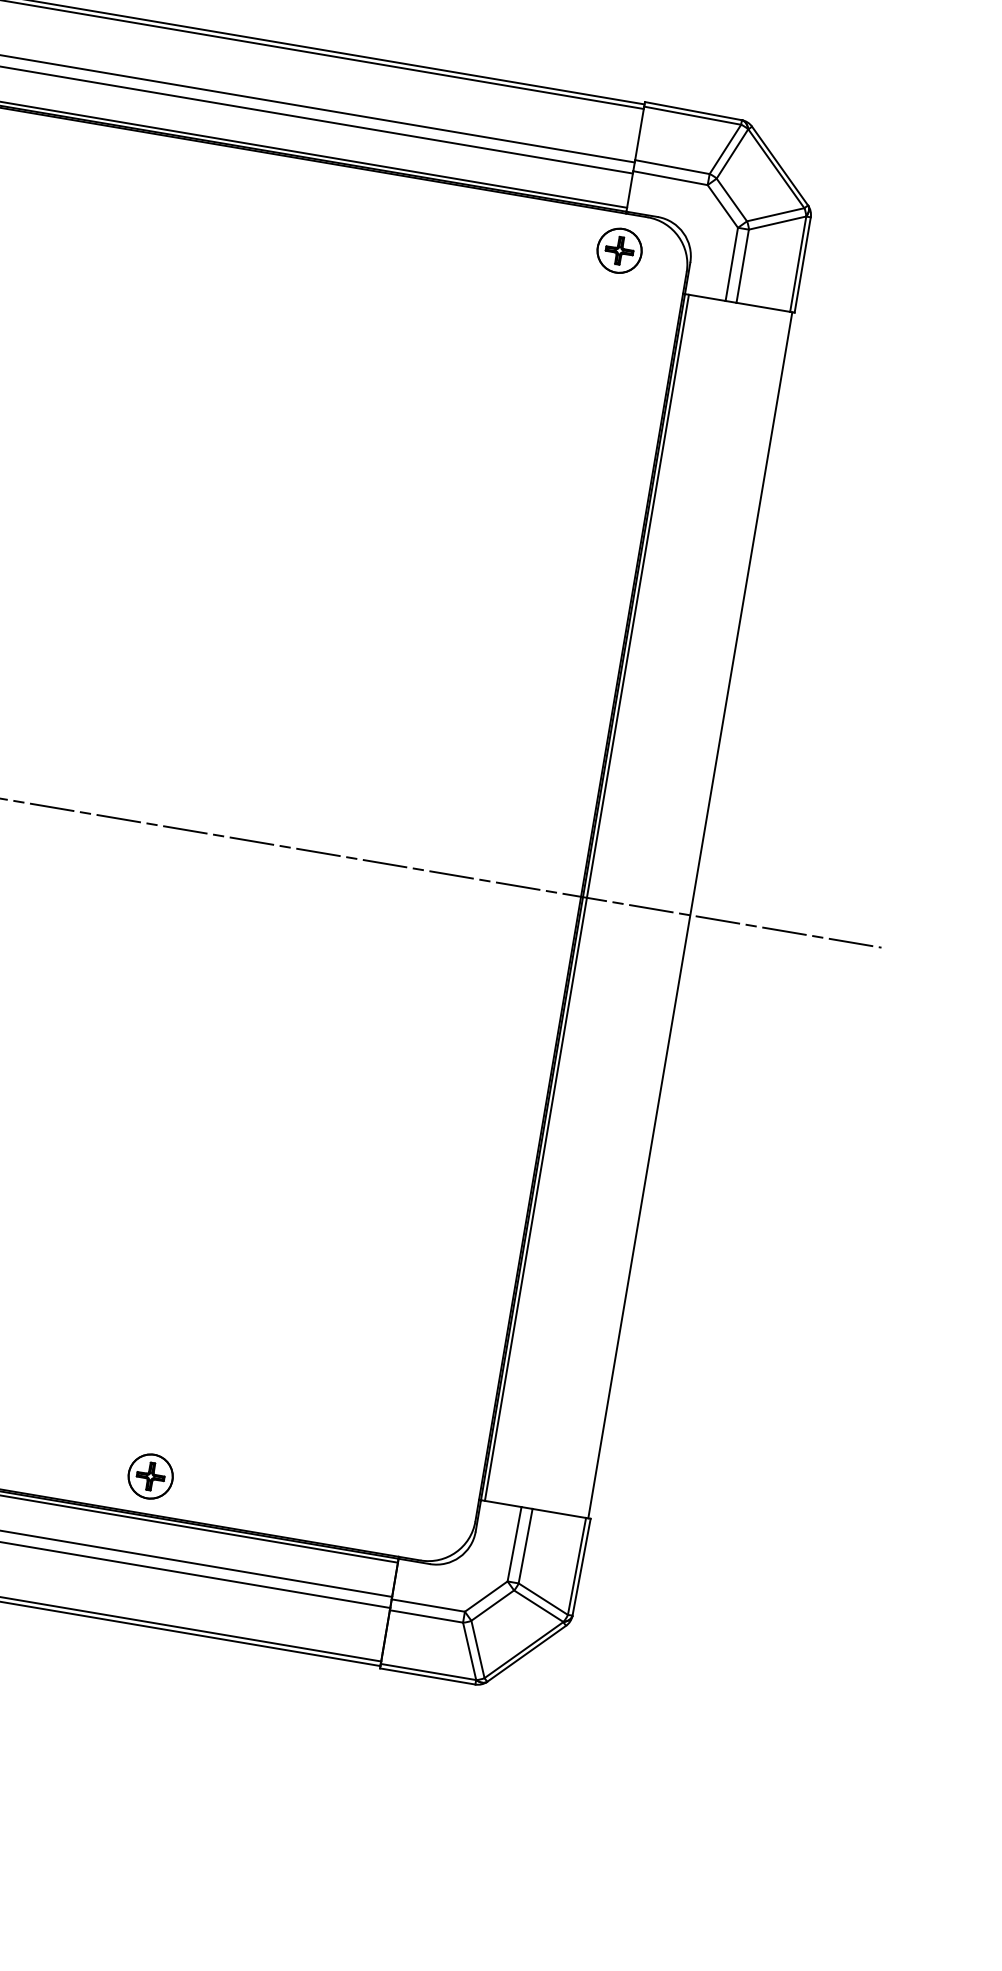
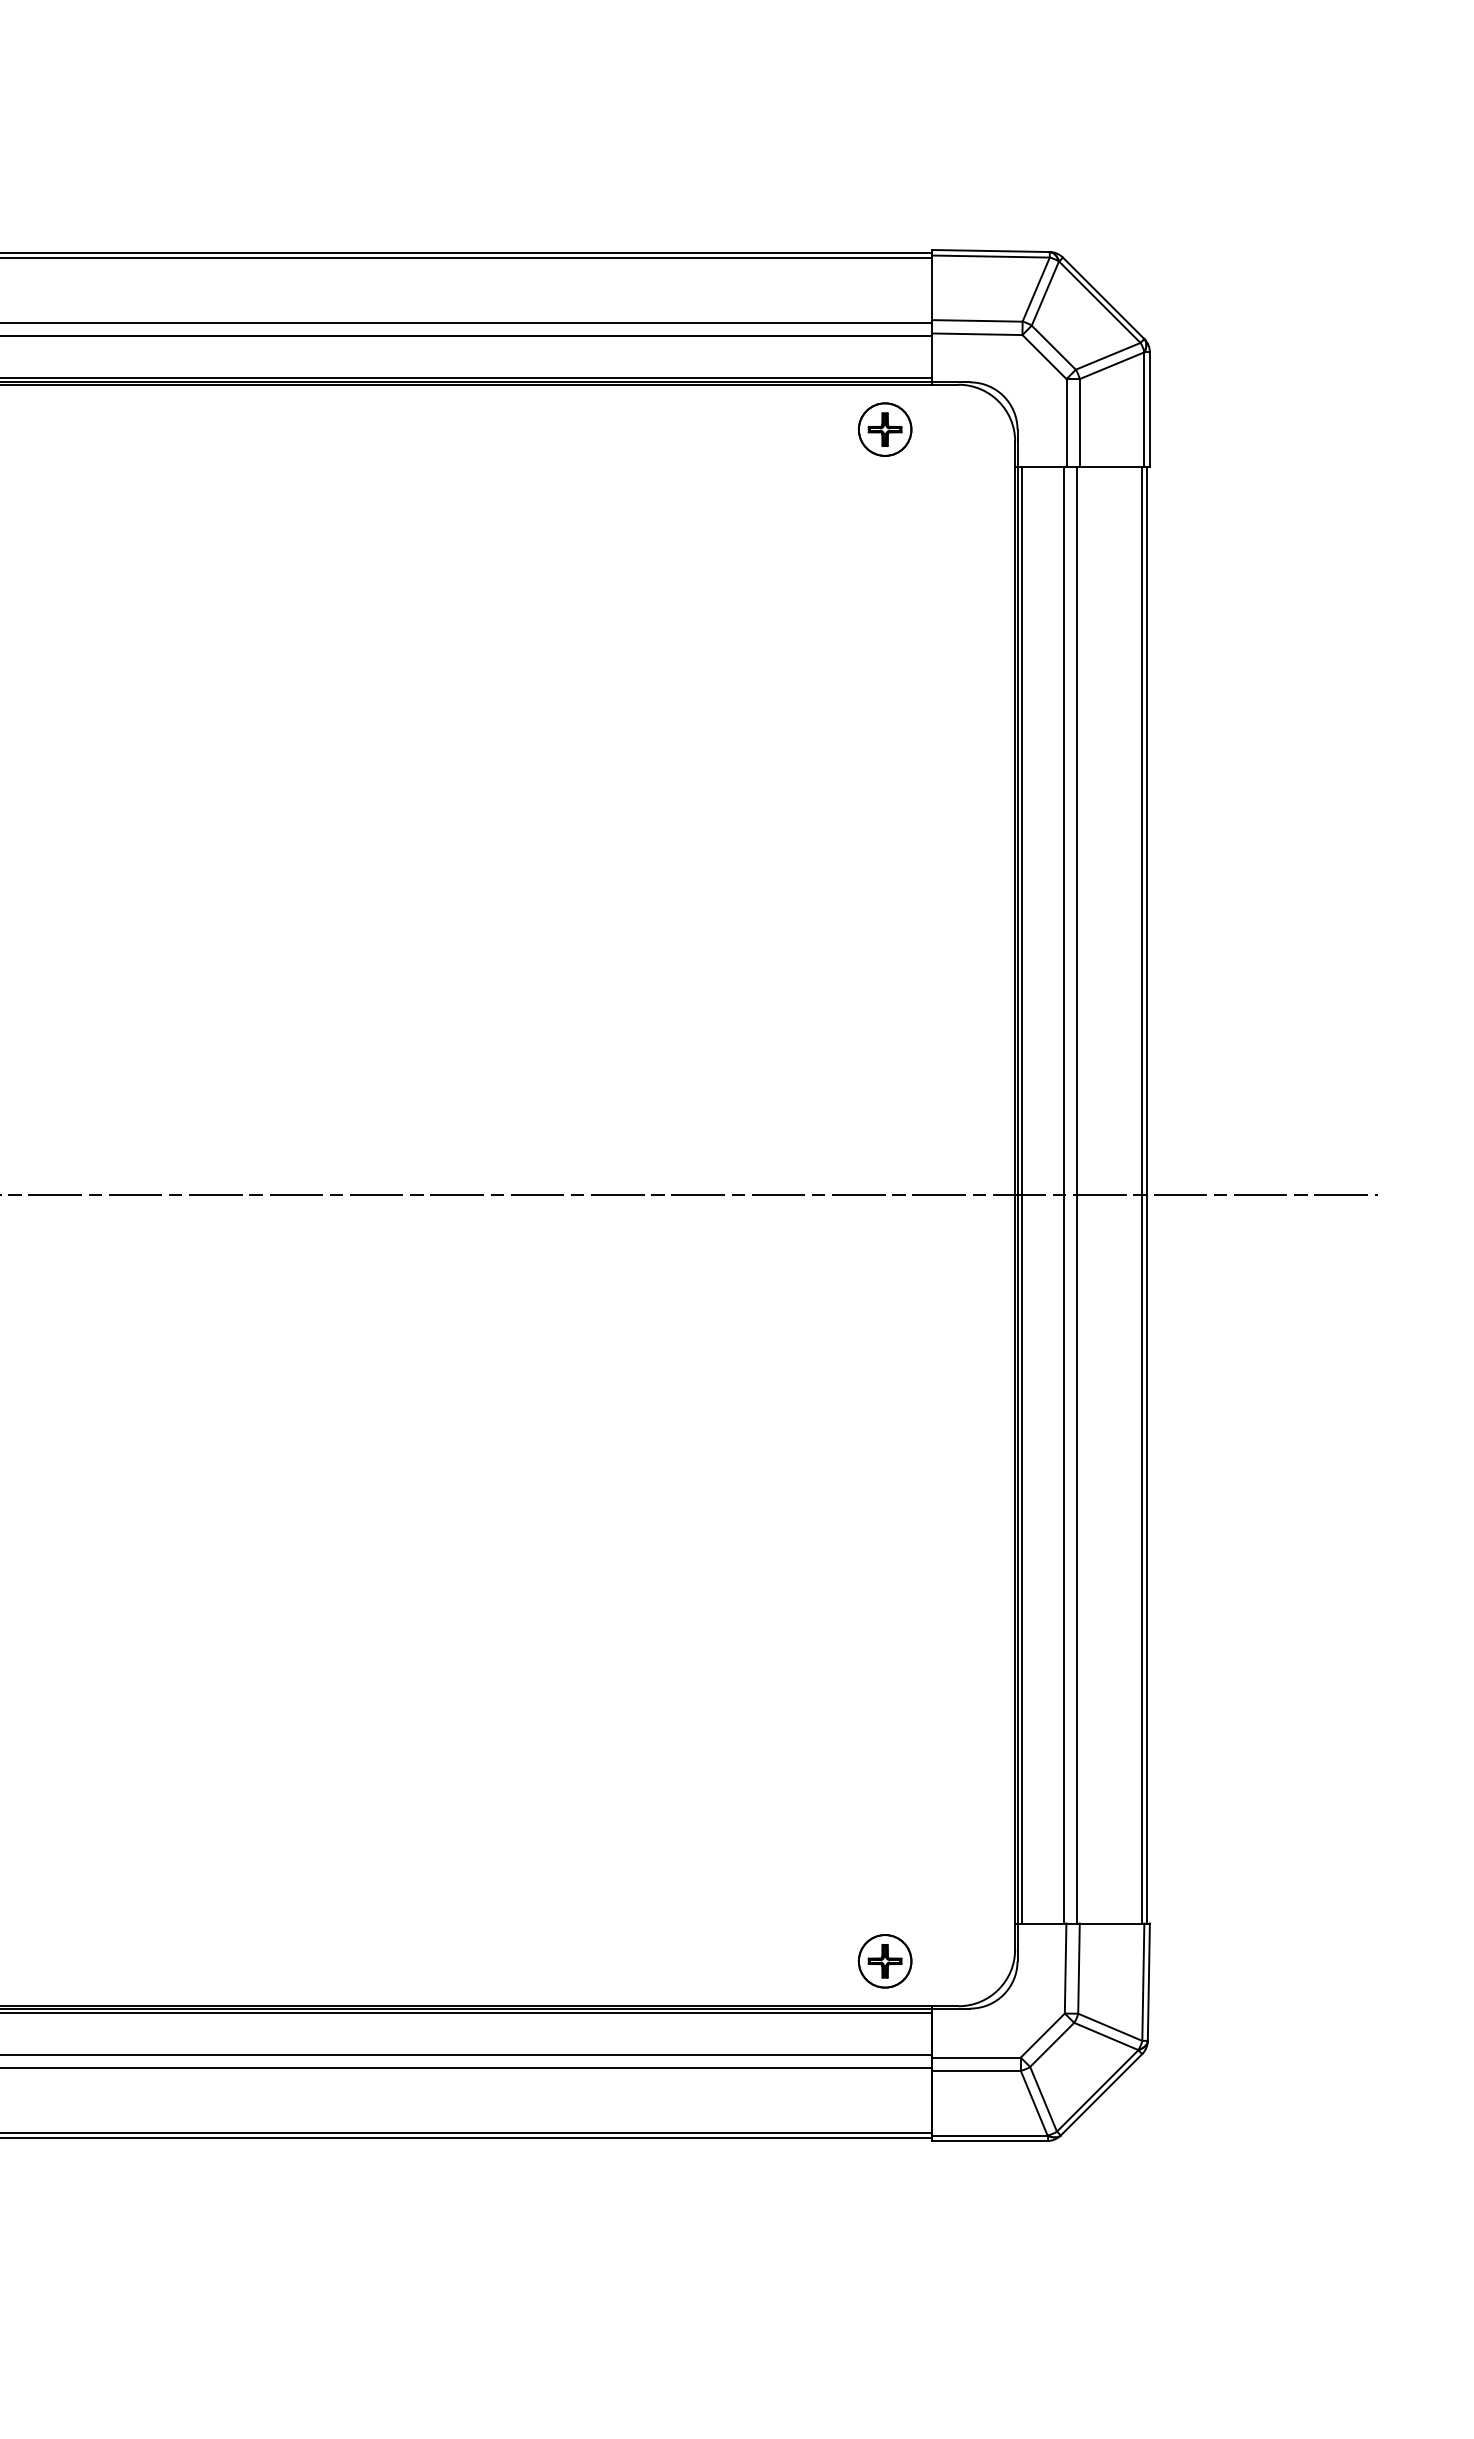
part: (619, 250) -> (884, 429), moved
line: (621, 903) -> (1063, 1195), added
line: (631, 905) -> (1076, 1195), added
line: (685, 914) -> (1141, 1195), added
part: (150, 1476) -> (884, 1961), moved

